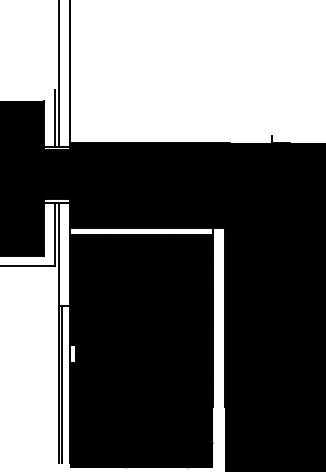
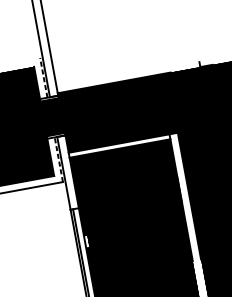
line: (54, 118) -> (43, 77), solid -> dashed
line: (54, 234) -> (58, 159), solid -> dashed

